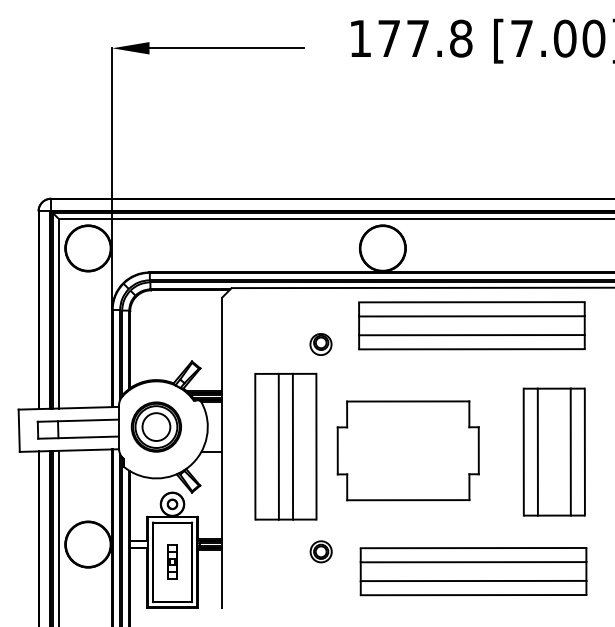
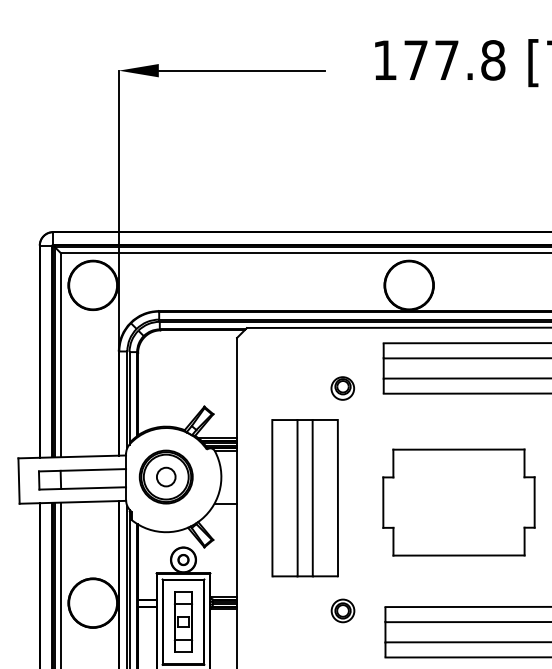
circle: (156, 426) -> (166, 476), size x0.62
part: (407, 450) -> (458, 502), moved
part: (172, 561) -> (183, 621), size x1.67

